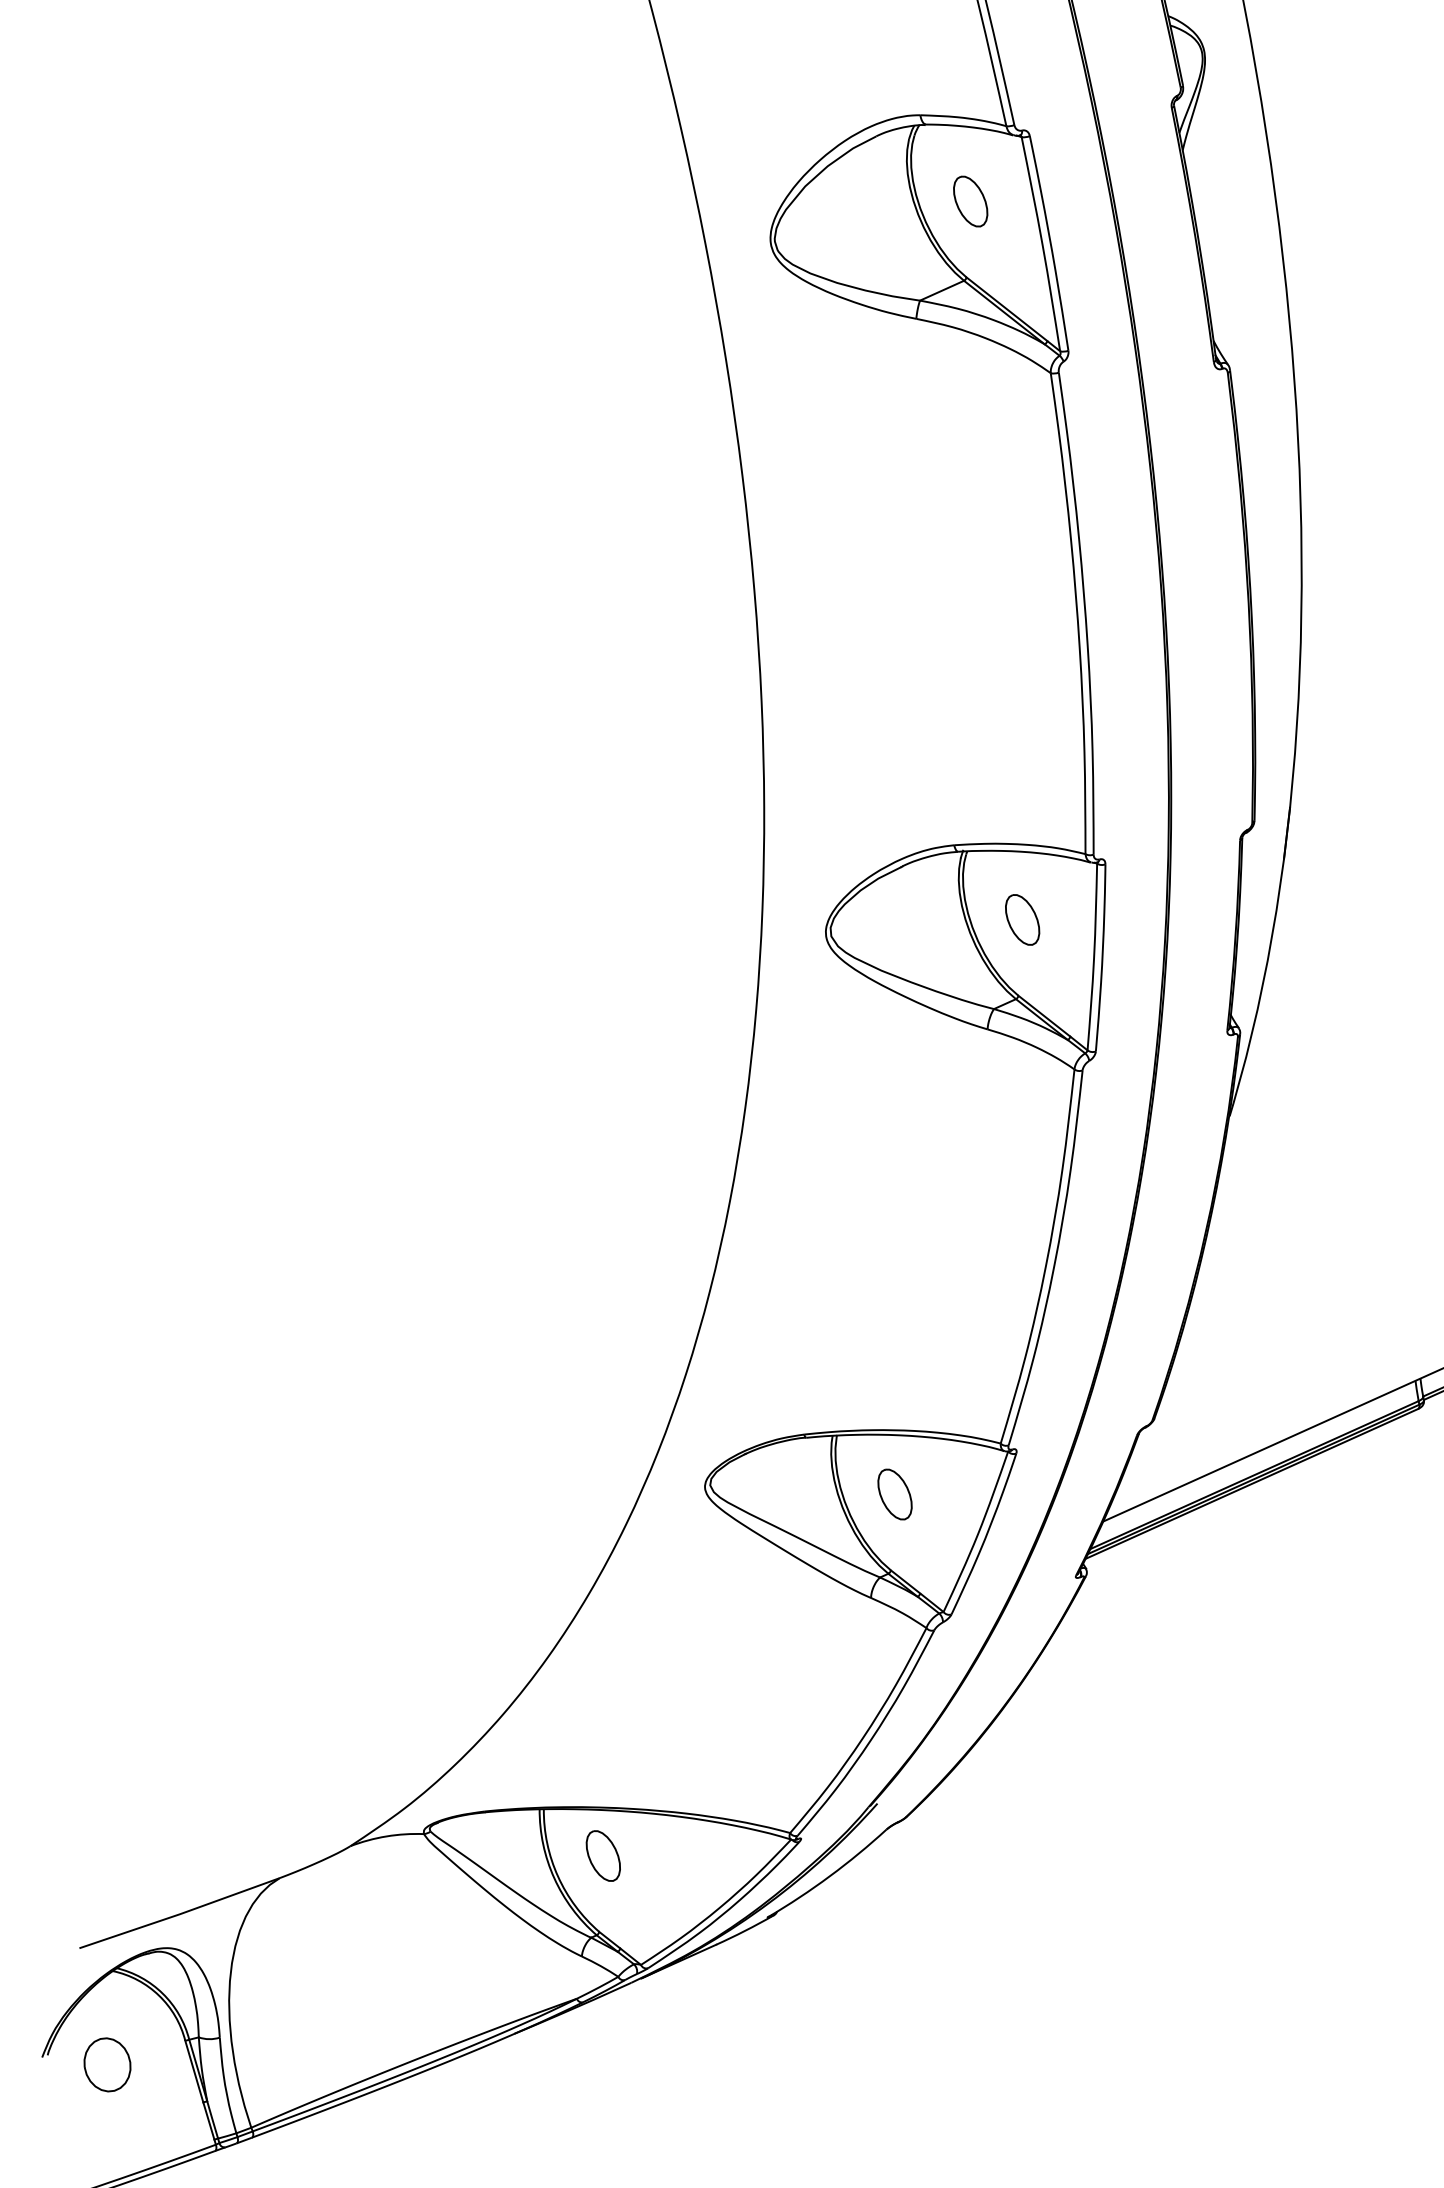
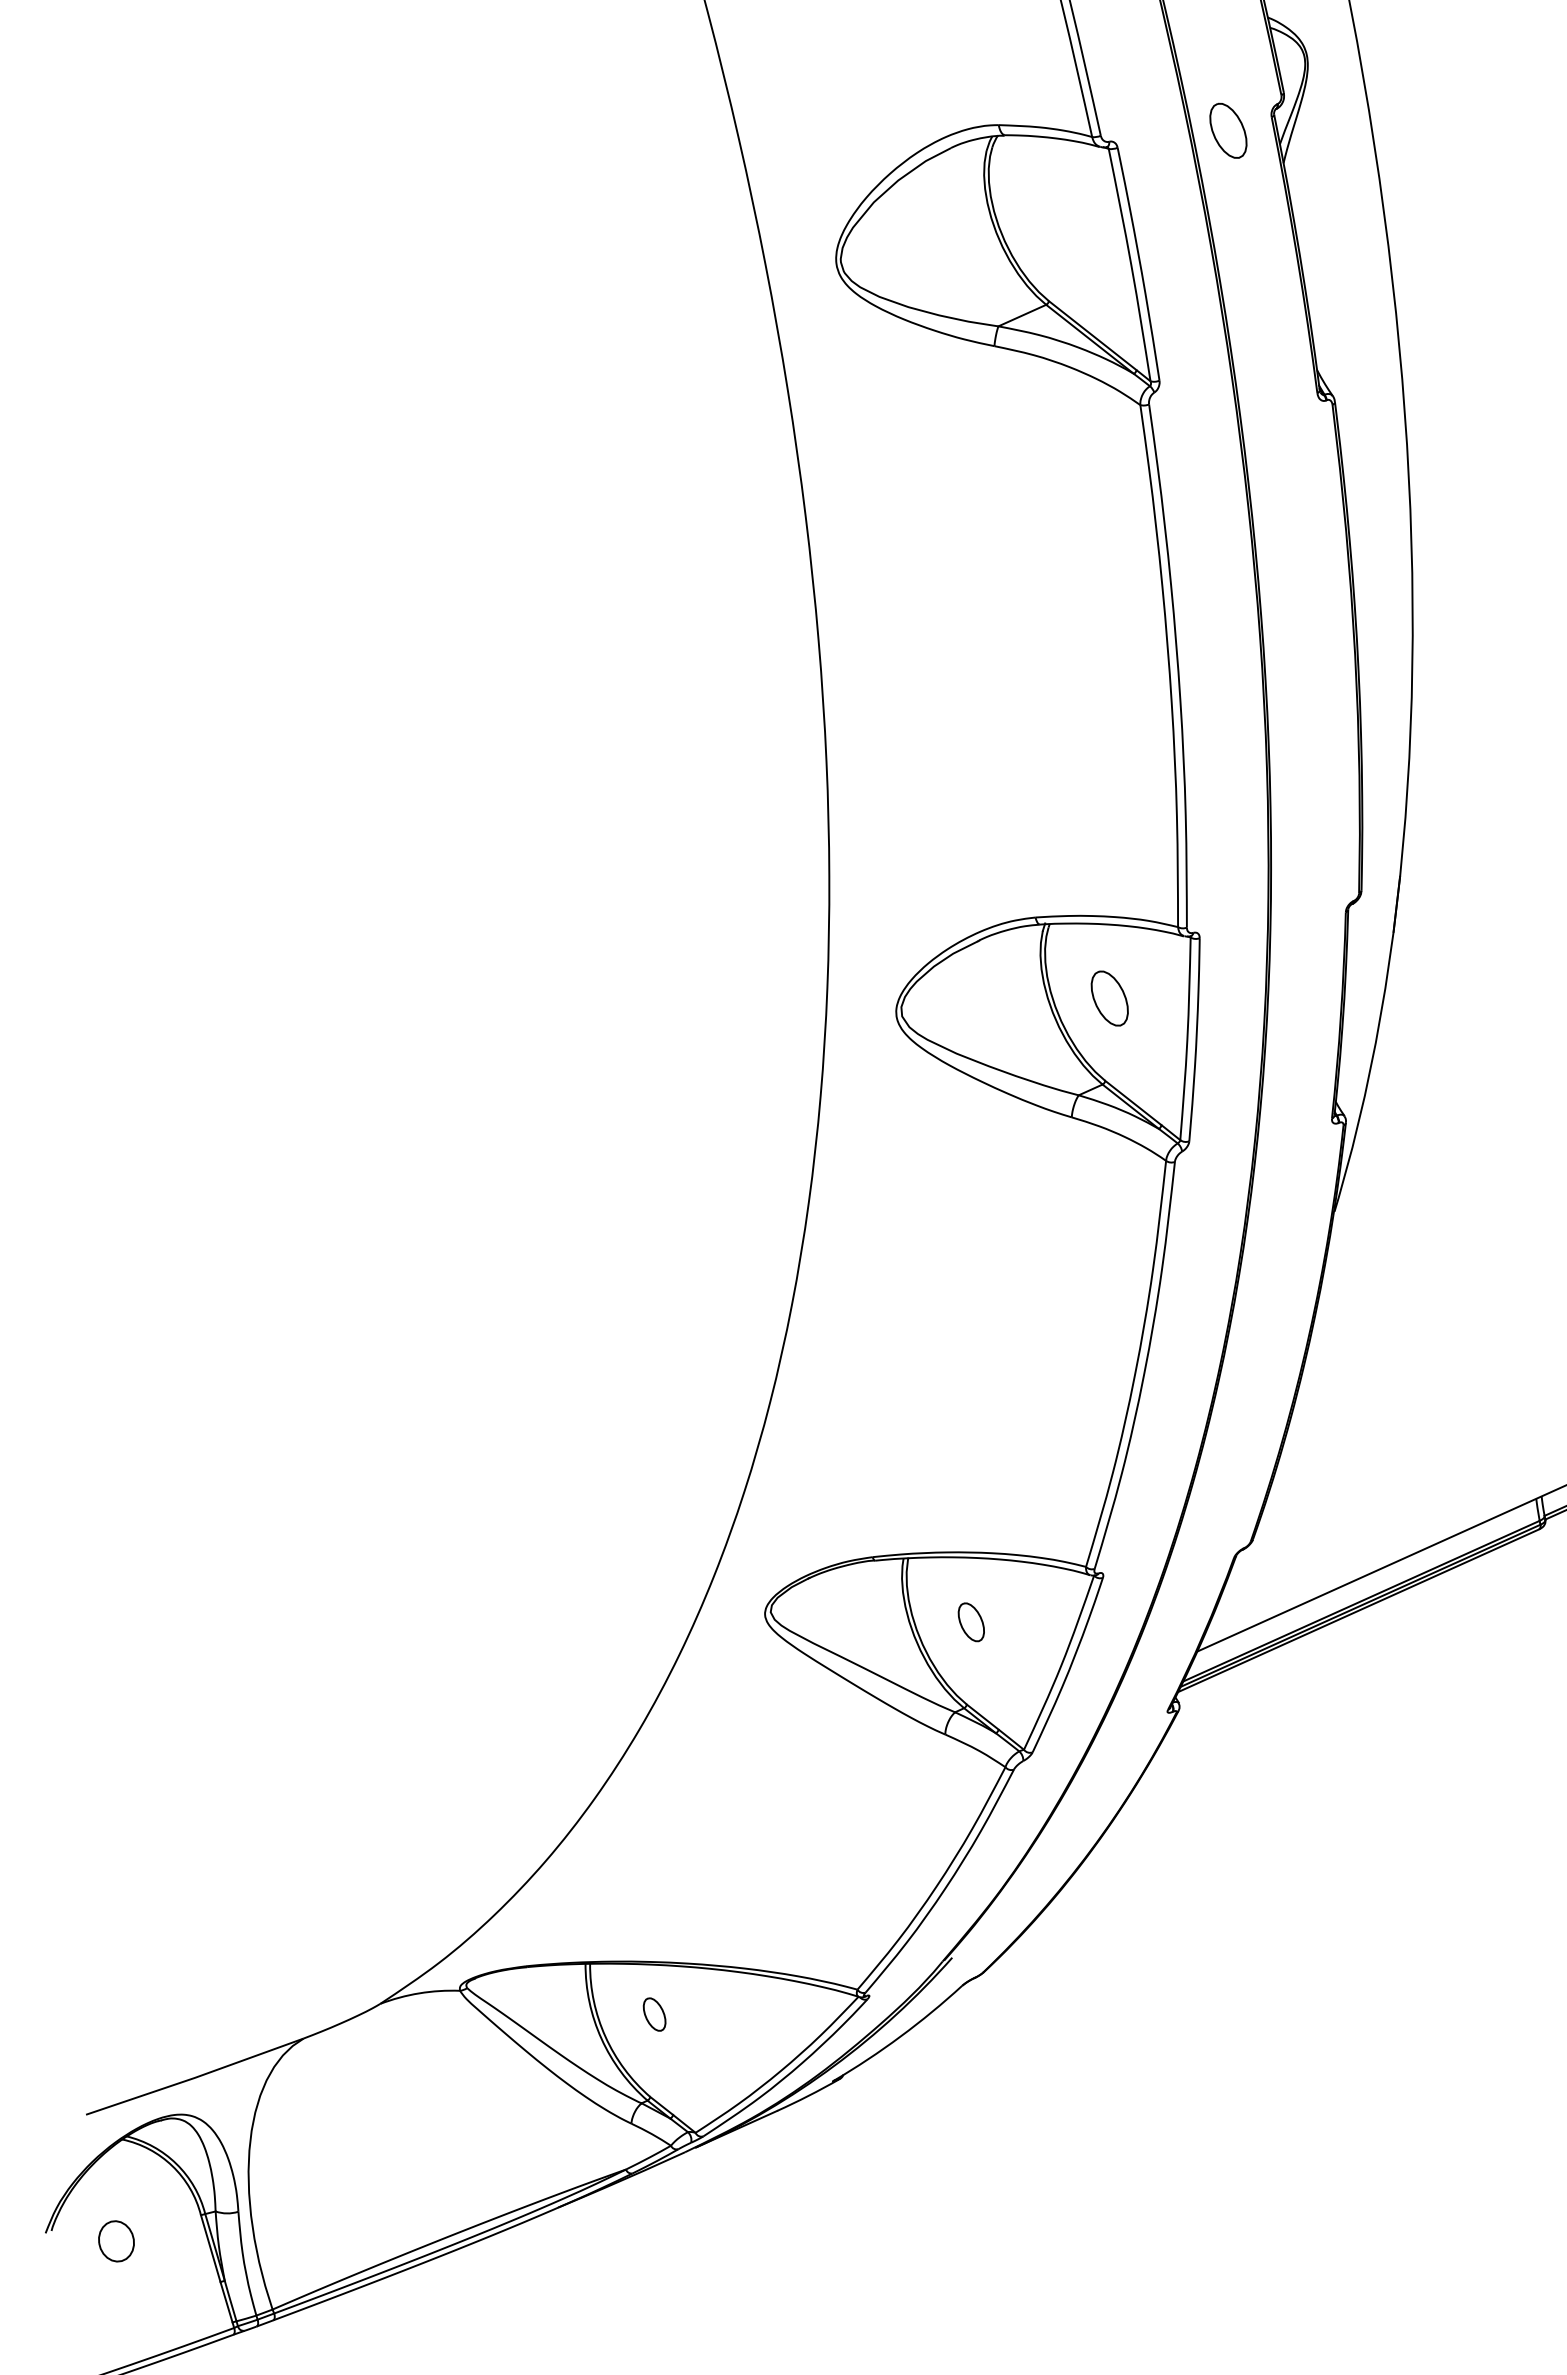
part: (970, 201) -> (1228, 130), moved
part: (895, 1494) -> (971, 1622), size x0.7
part: (603, 1855) -> (654, 2014), size x0.6
part: (107, 2065) -> (116, 2241), size x0.7

